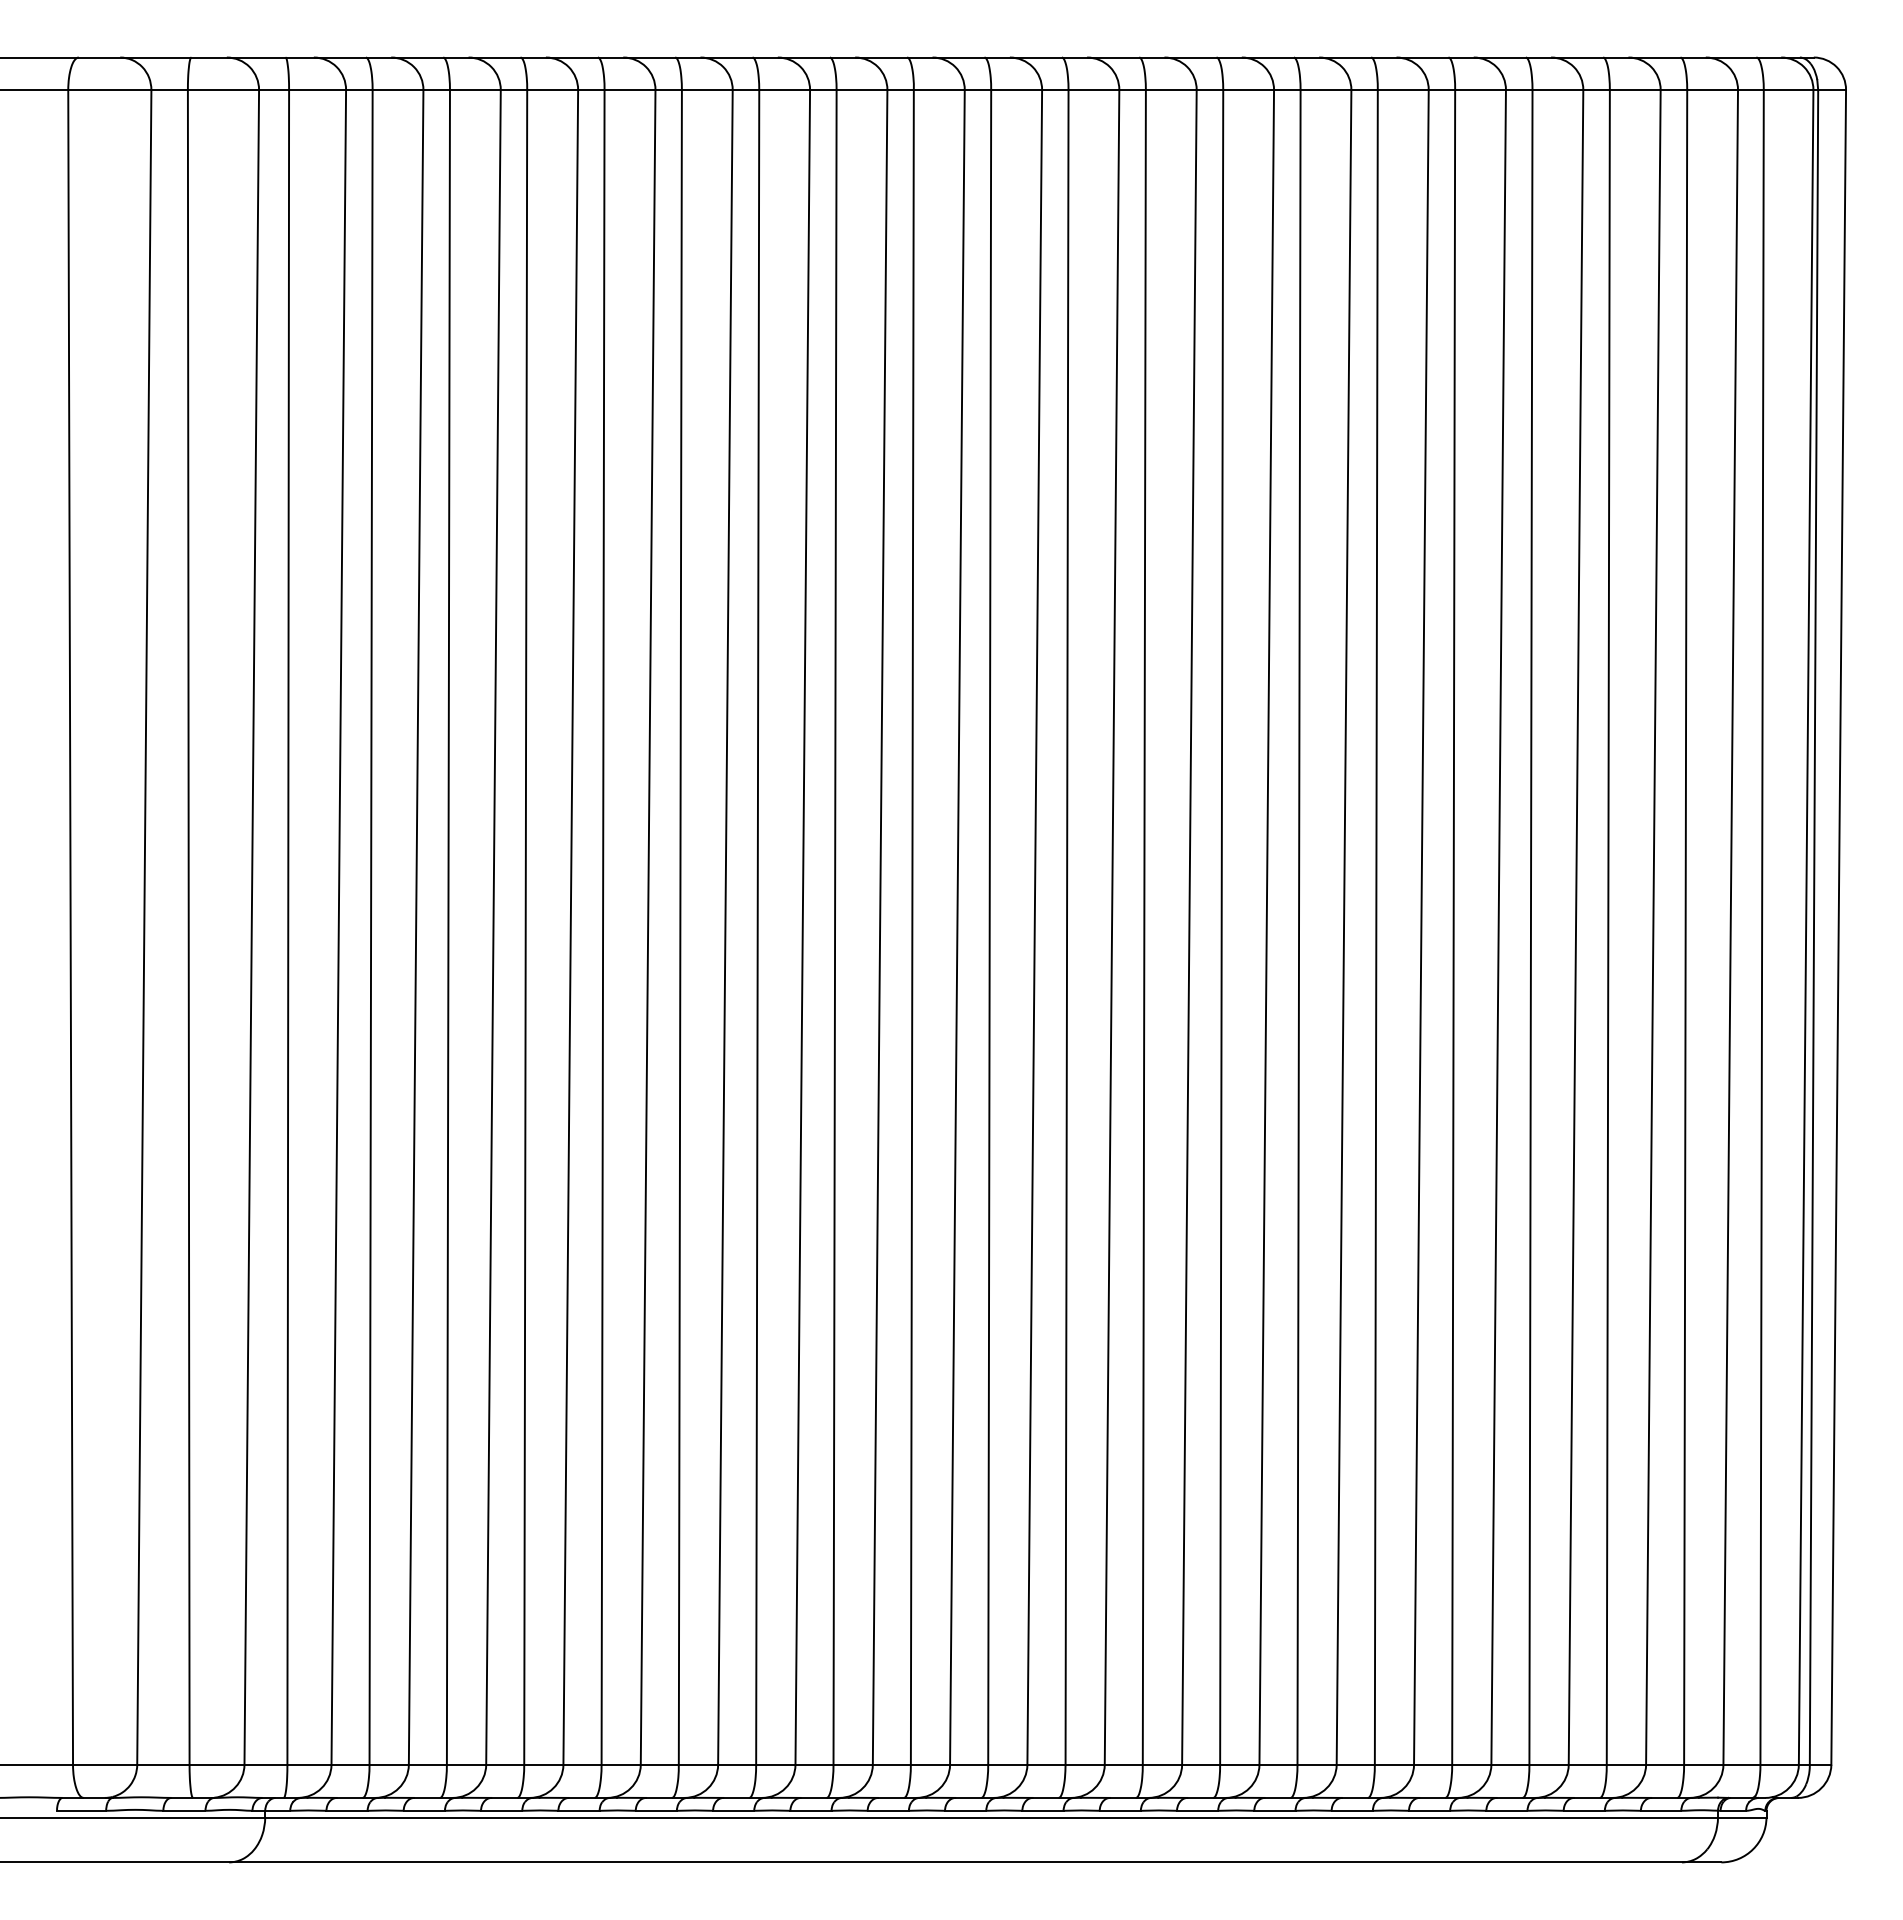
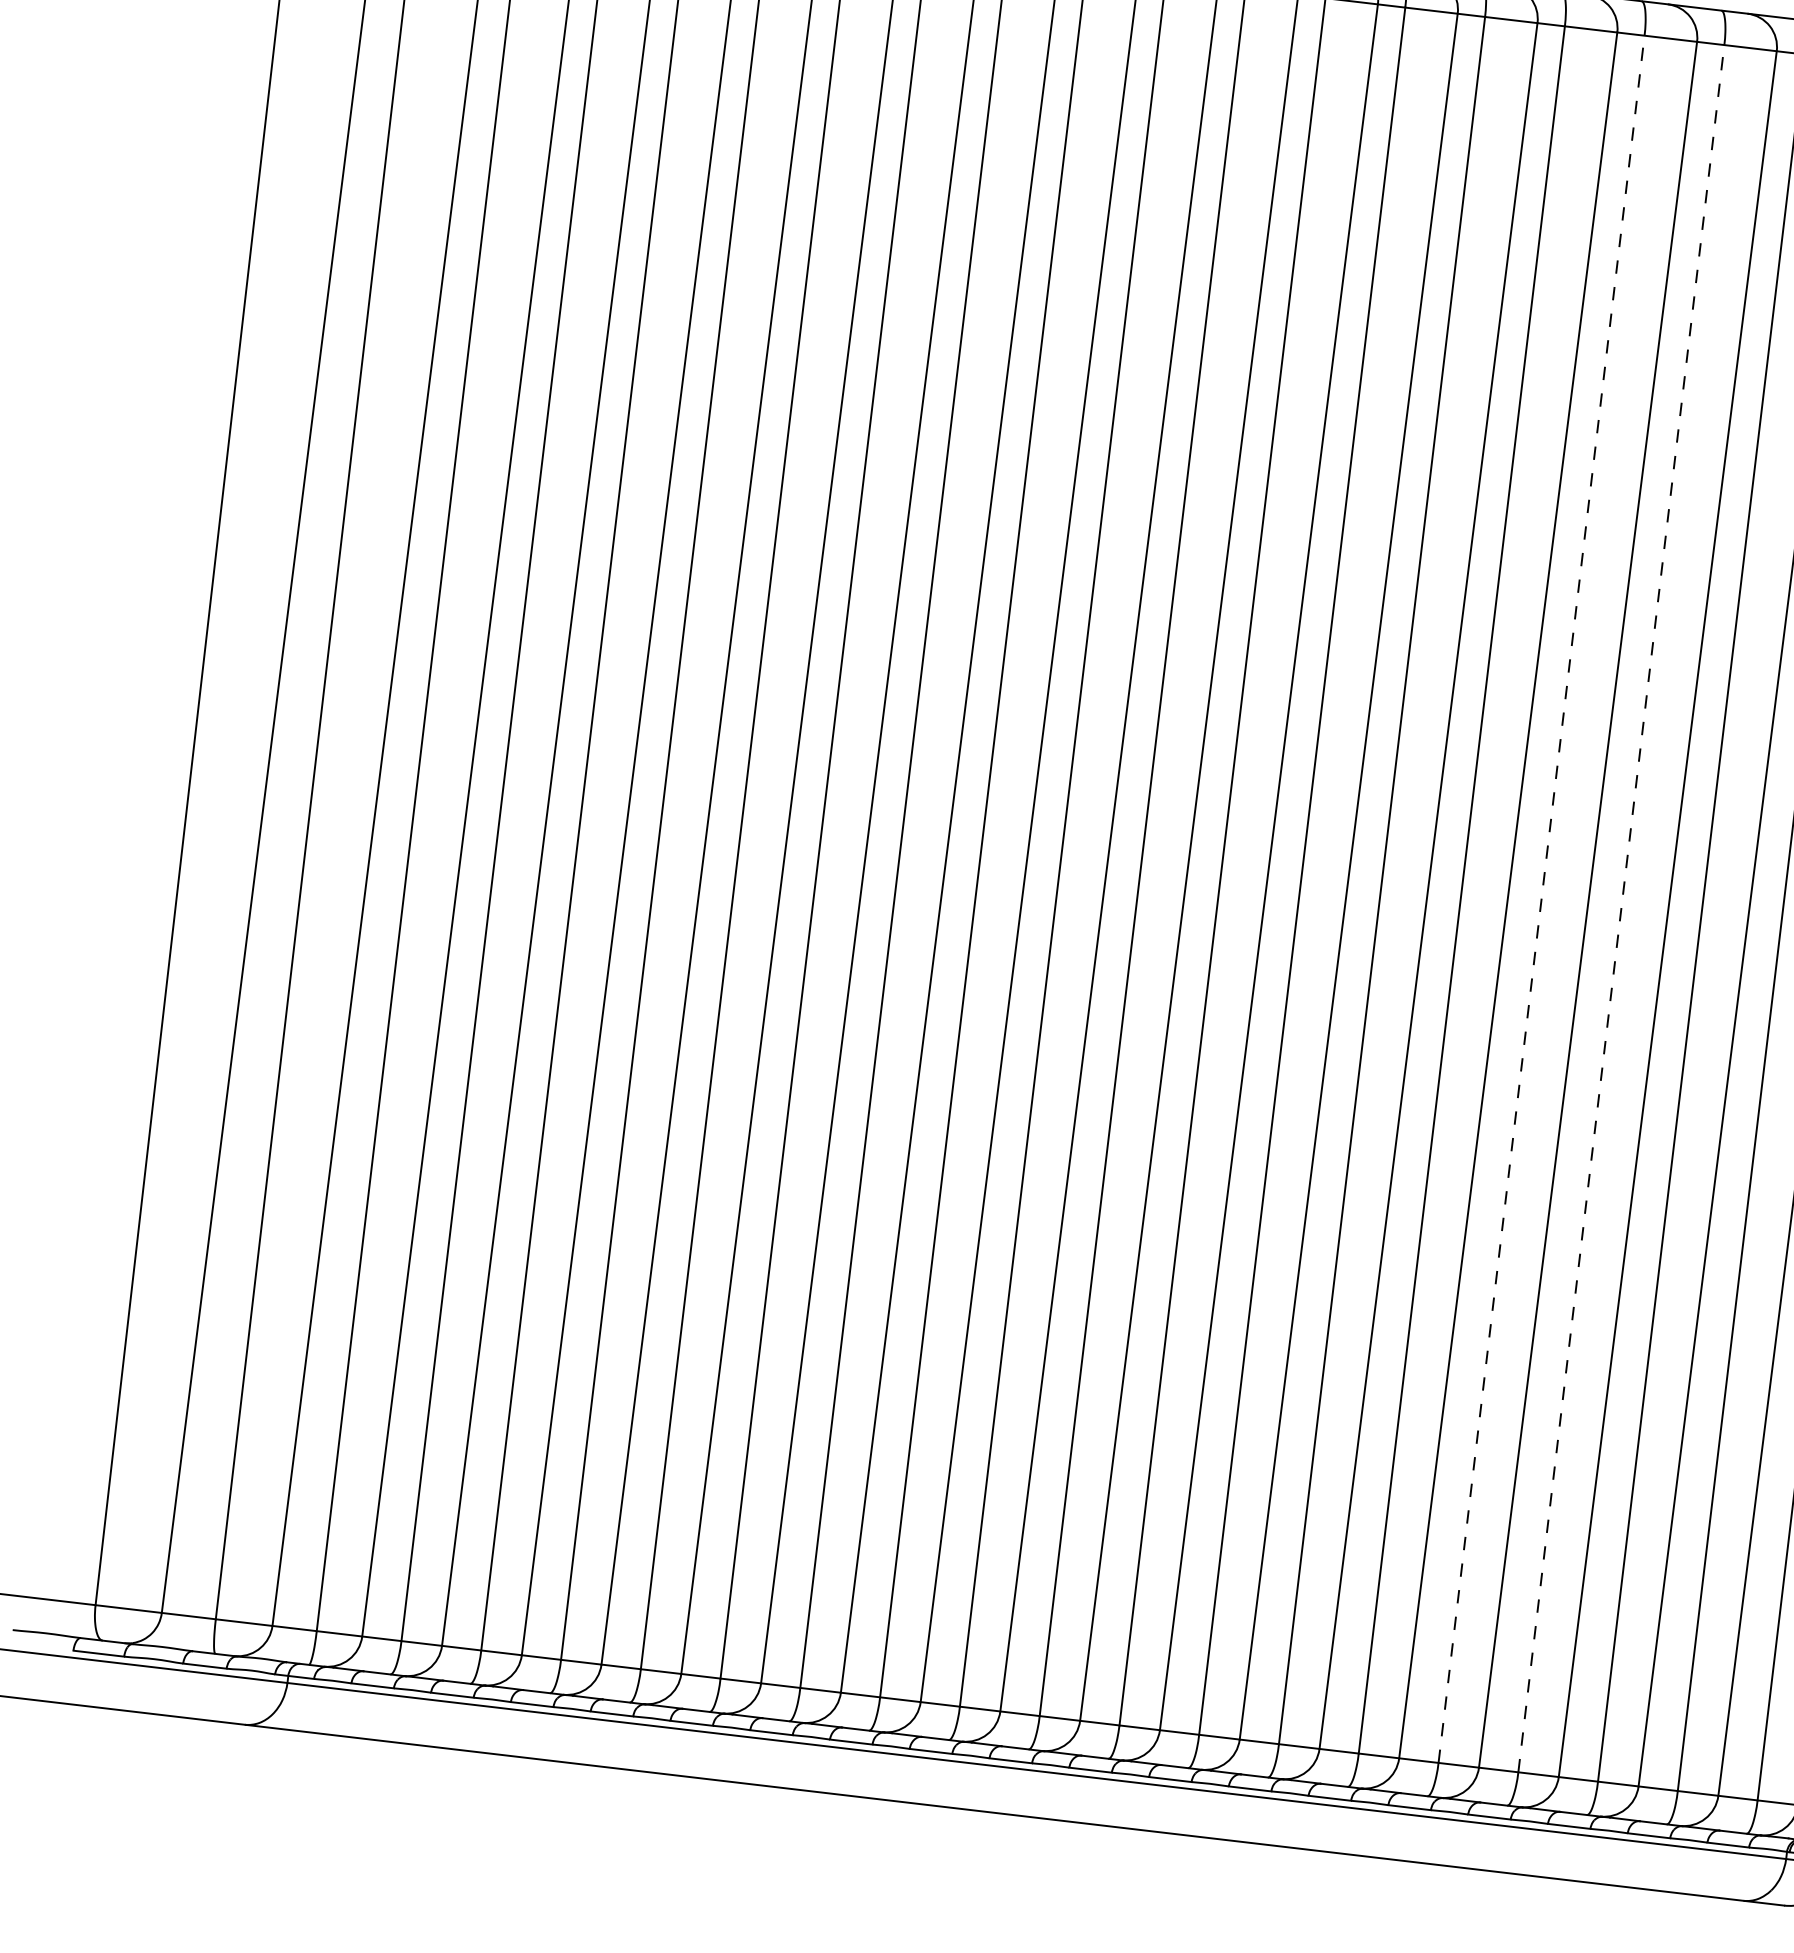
line: (1376, 926) -> (1541, 898), solid -> dashed
line: (1453, 926) -> (1621, 907), solid -> dashed

